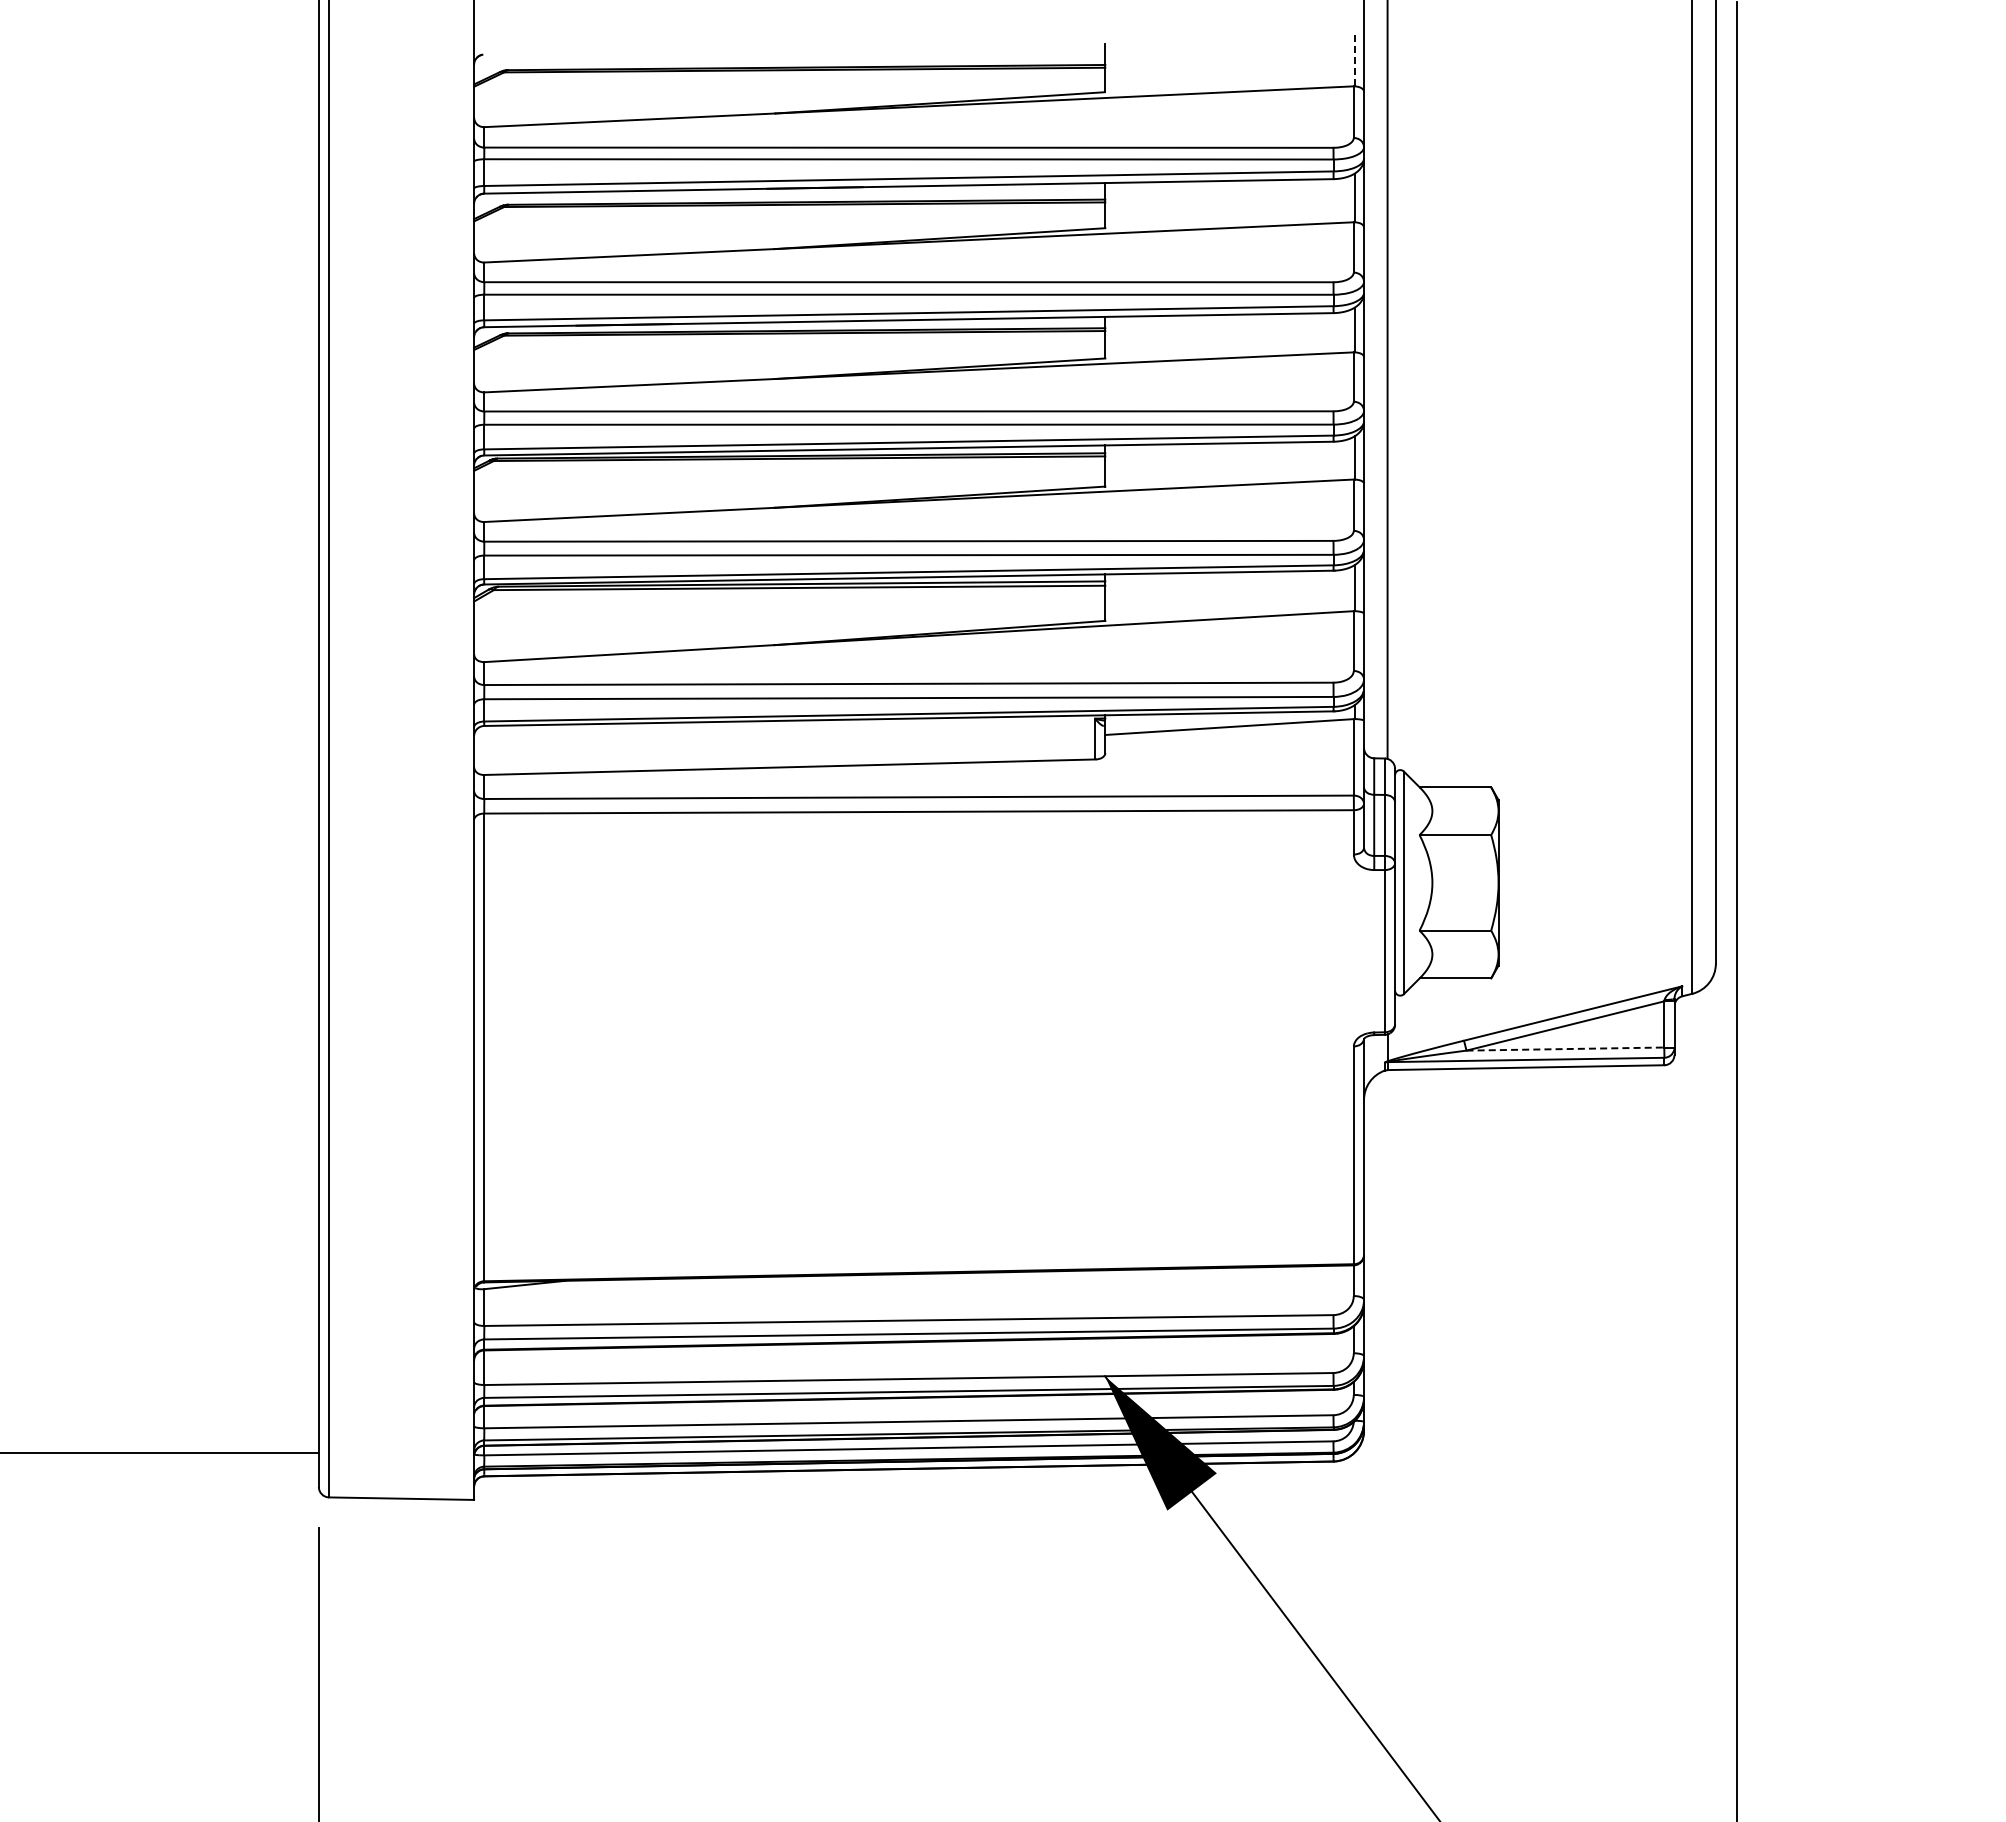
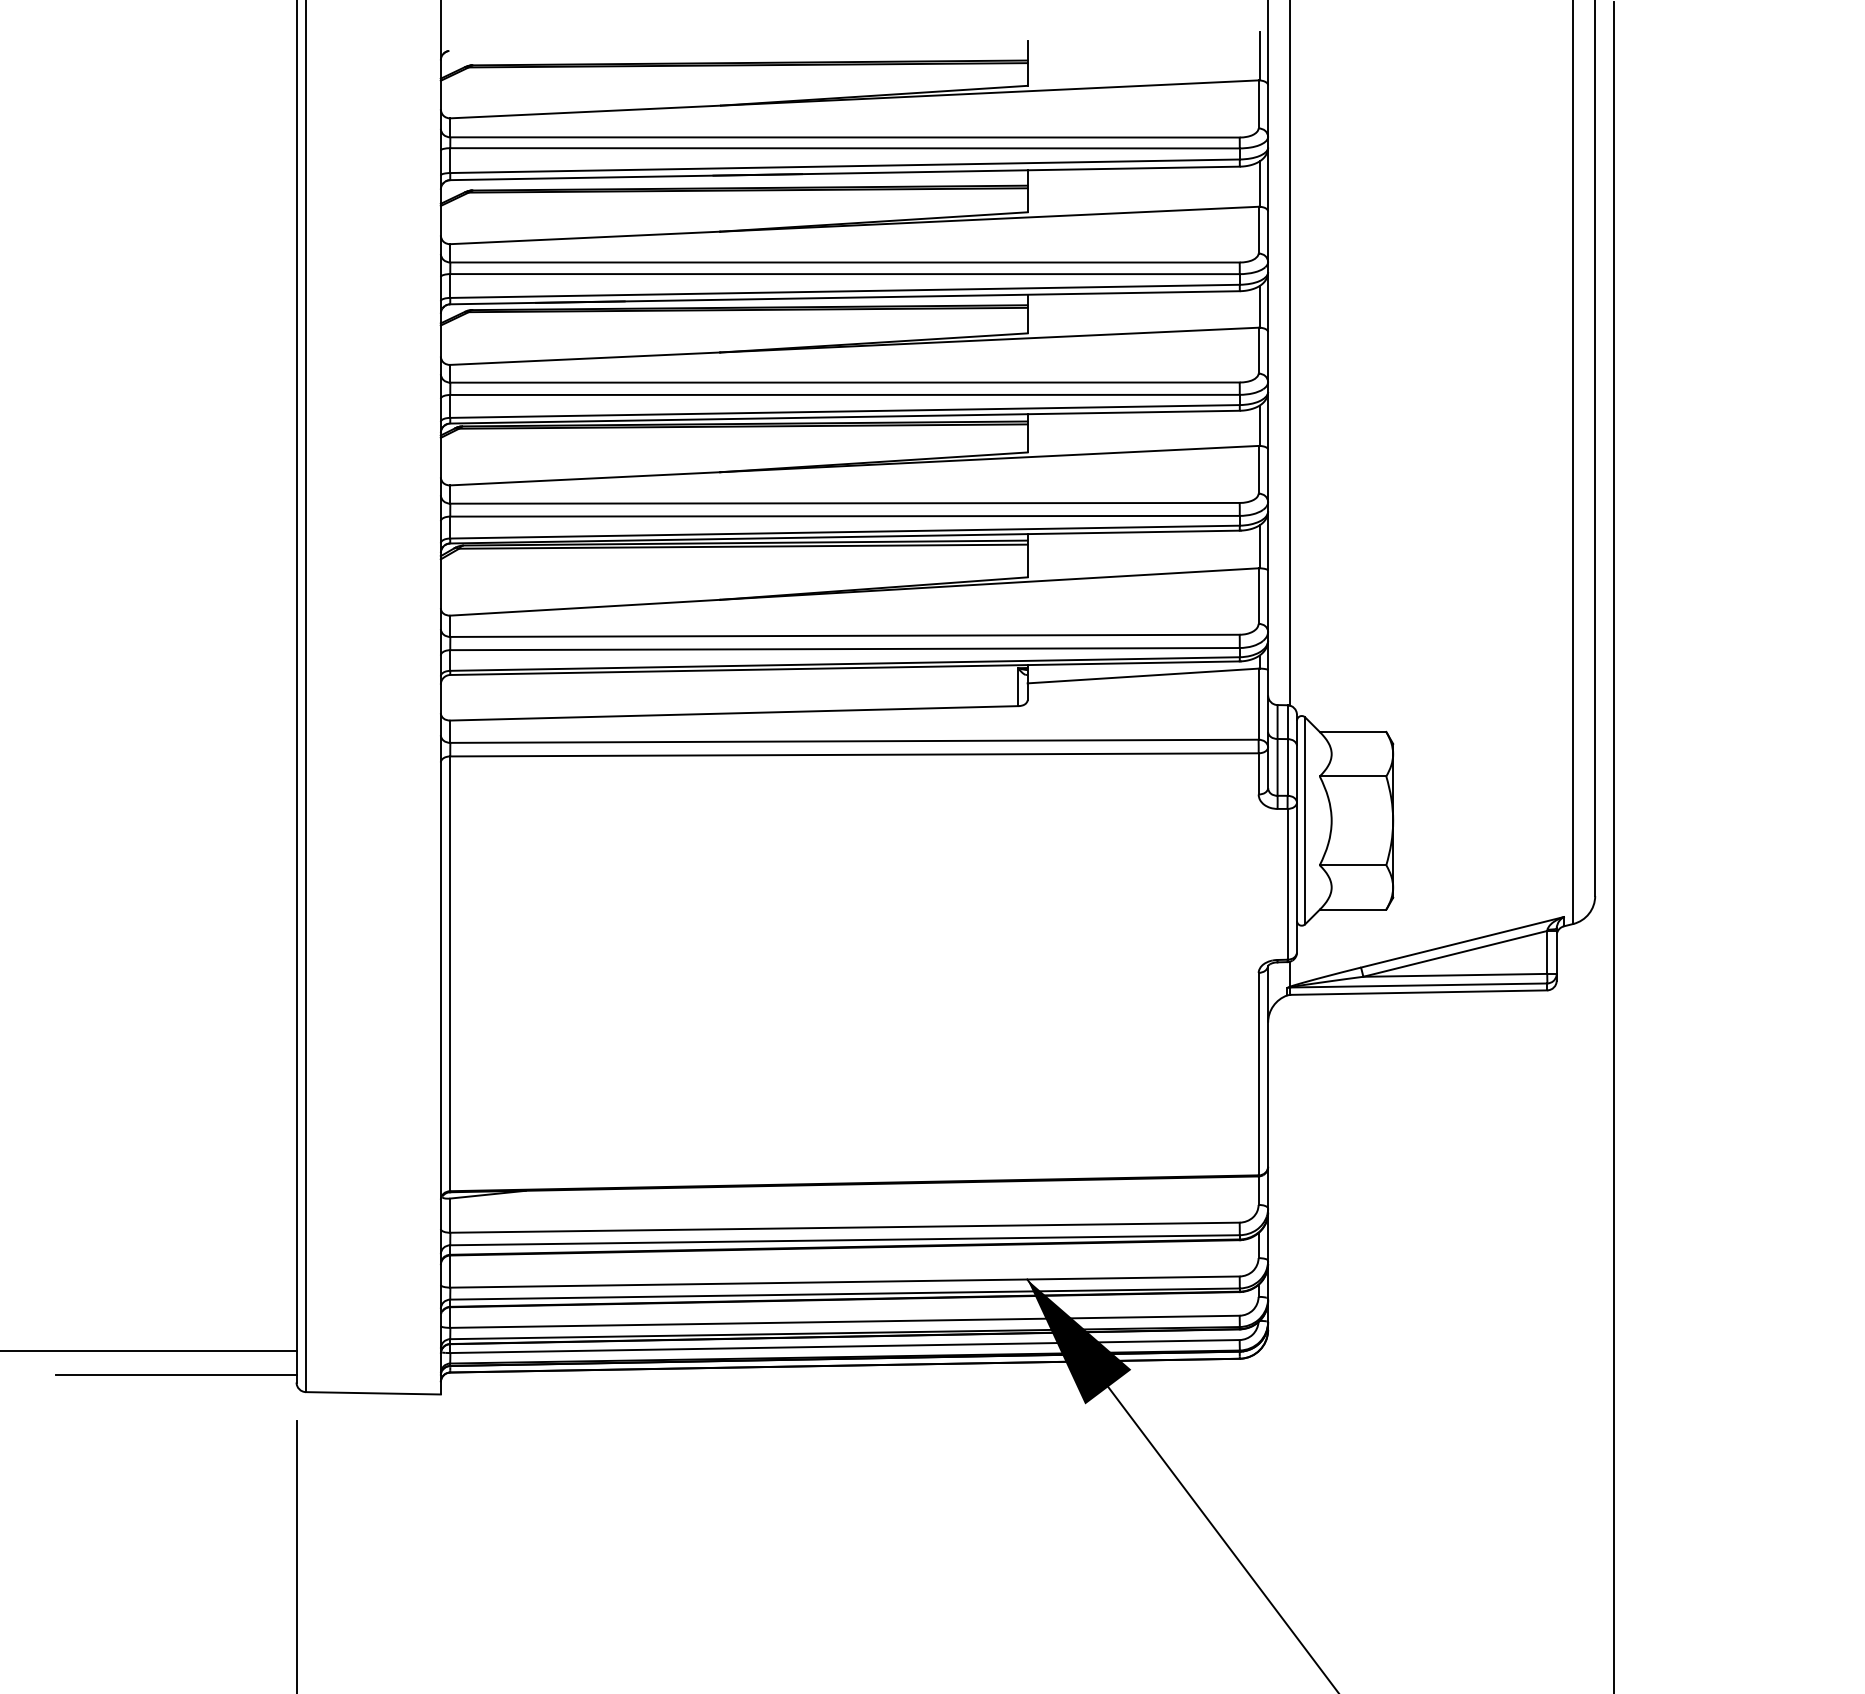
line: (1354, 59) -> (1259, 55), dashed -> solid
line: (1565, 1049) -> (1455, 975), dashed -> solid
line: (189, 1479) -> (176, 1375), added

